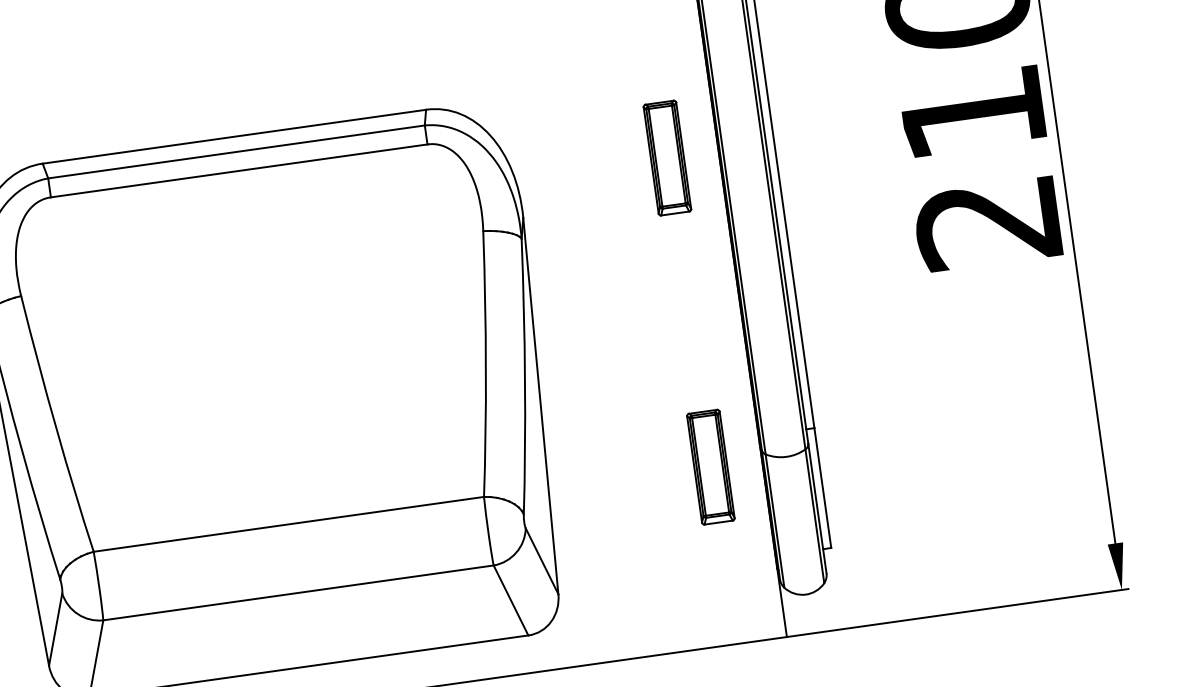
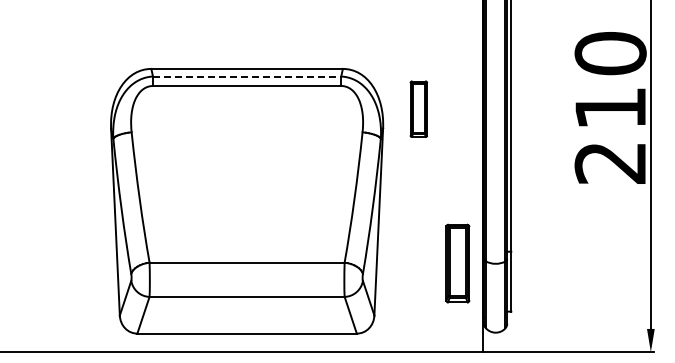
line: (237, 151) -> (247, 76), solid -> dashed
part: (666, 156) -> (418, 108), moved
part: (710, 466) -> (457, 263), size x1.4

